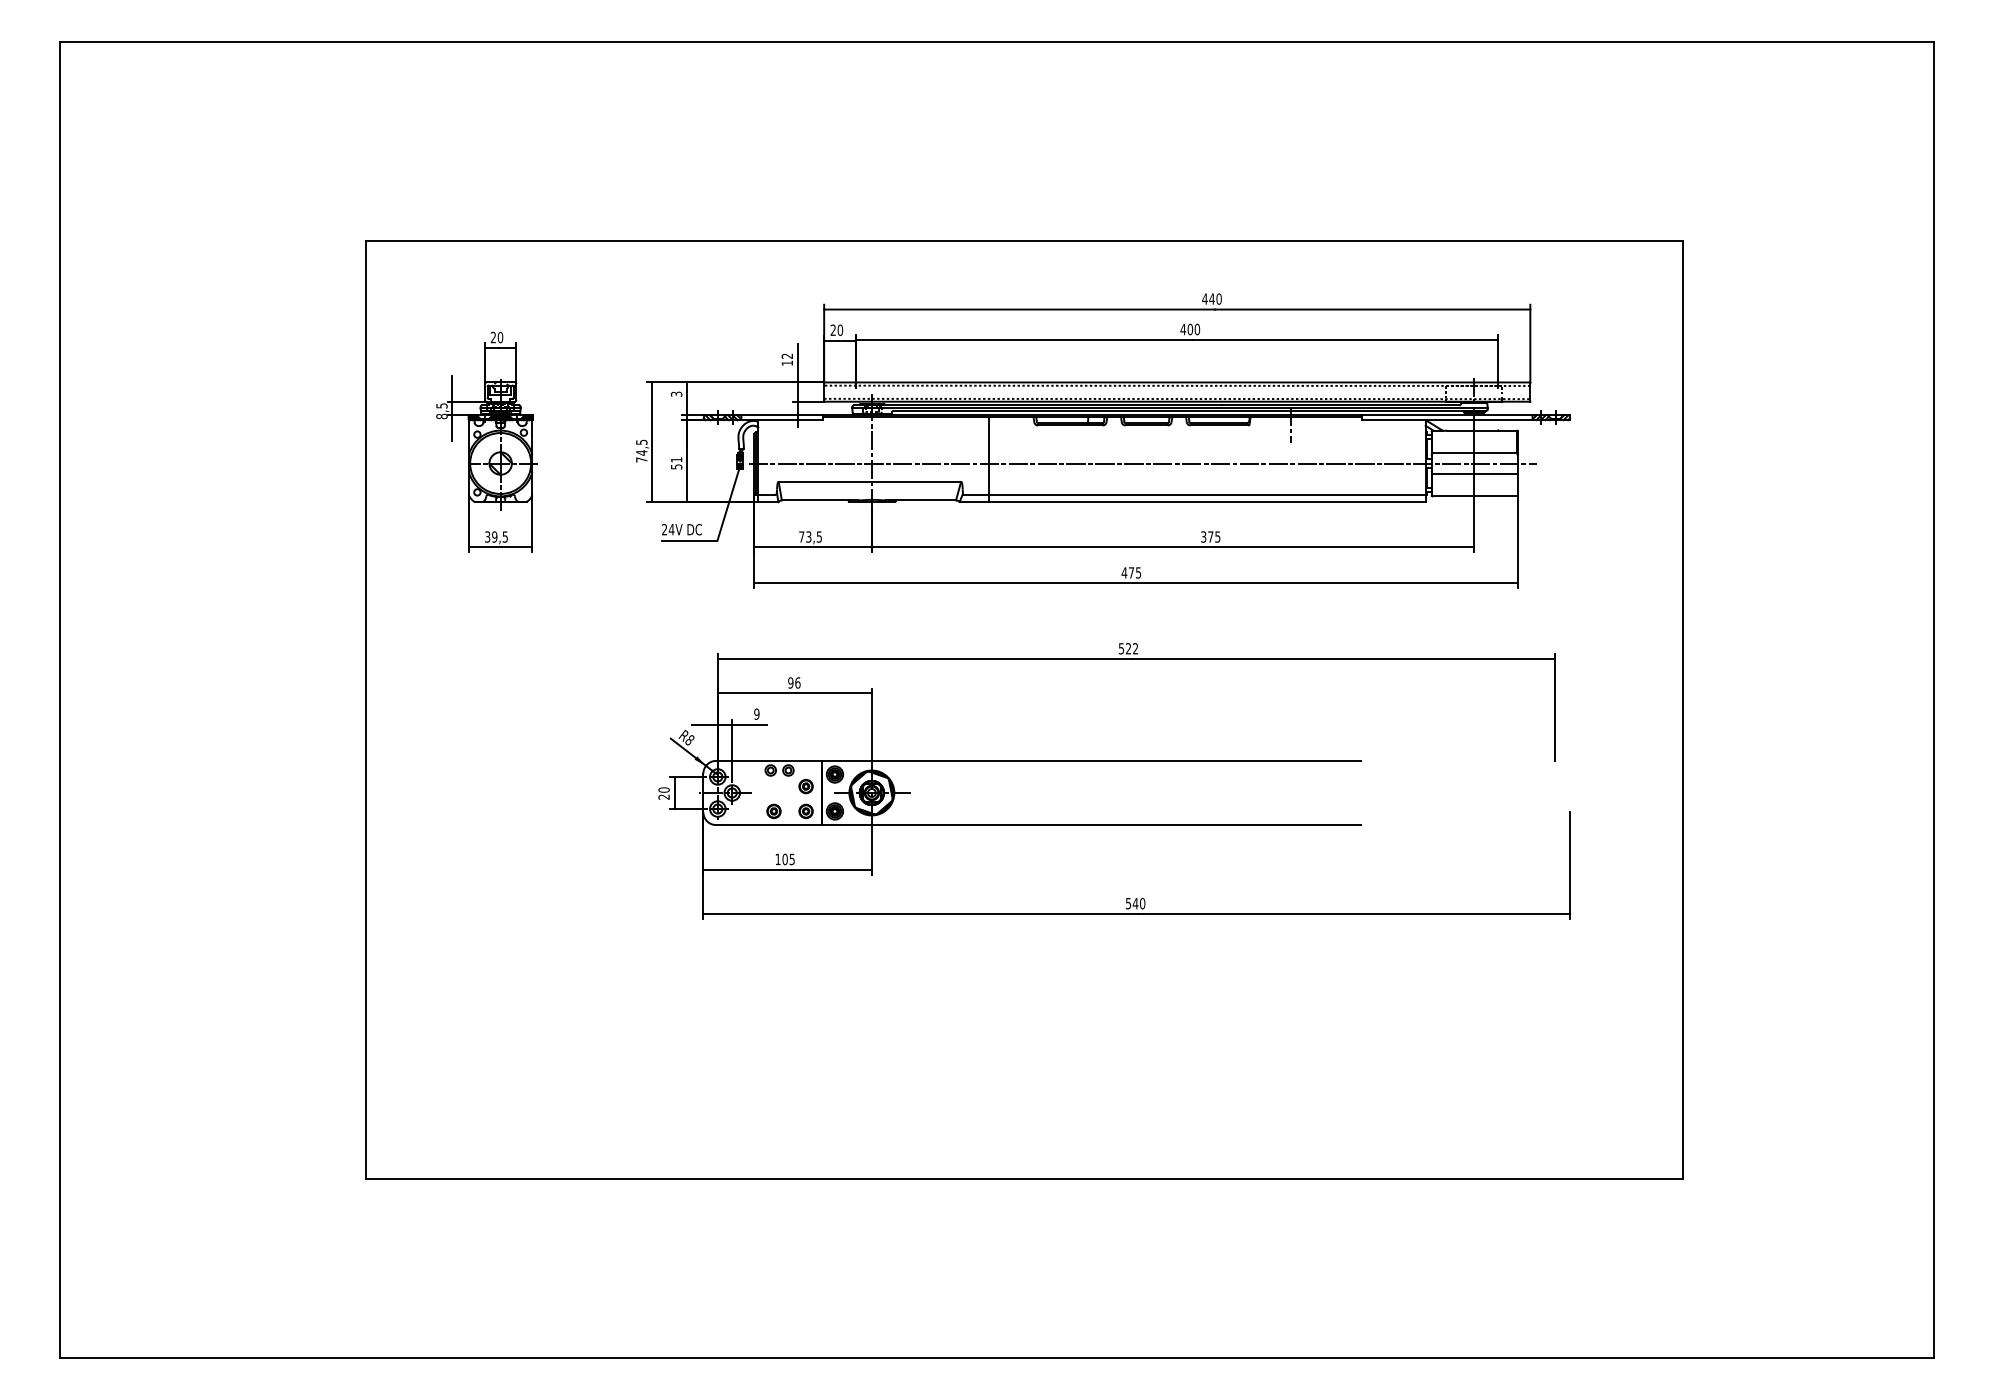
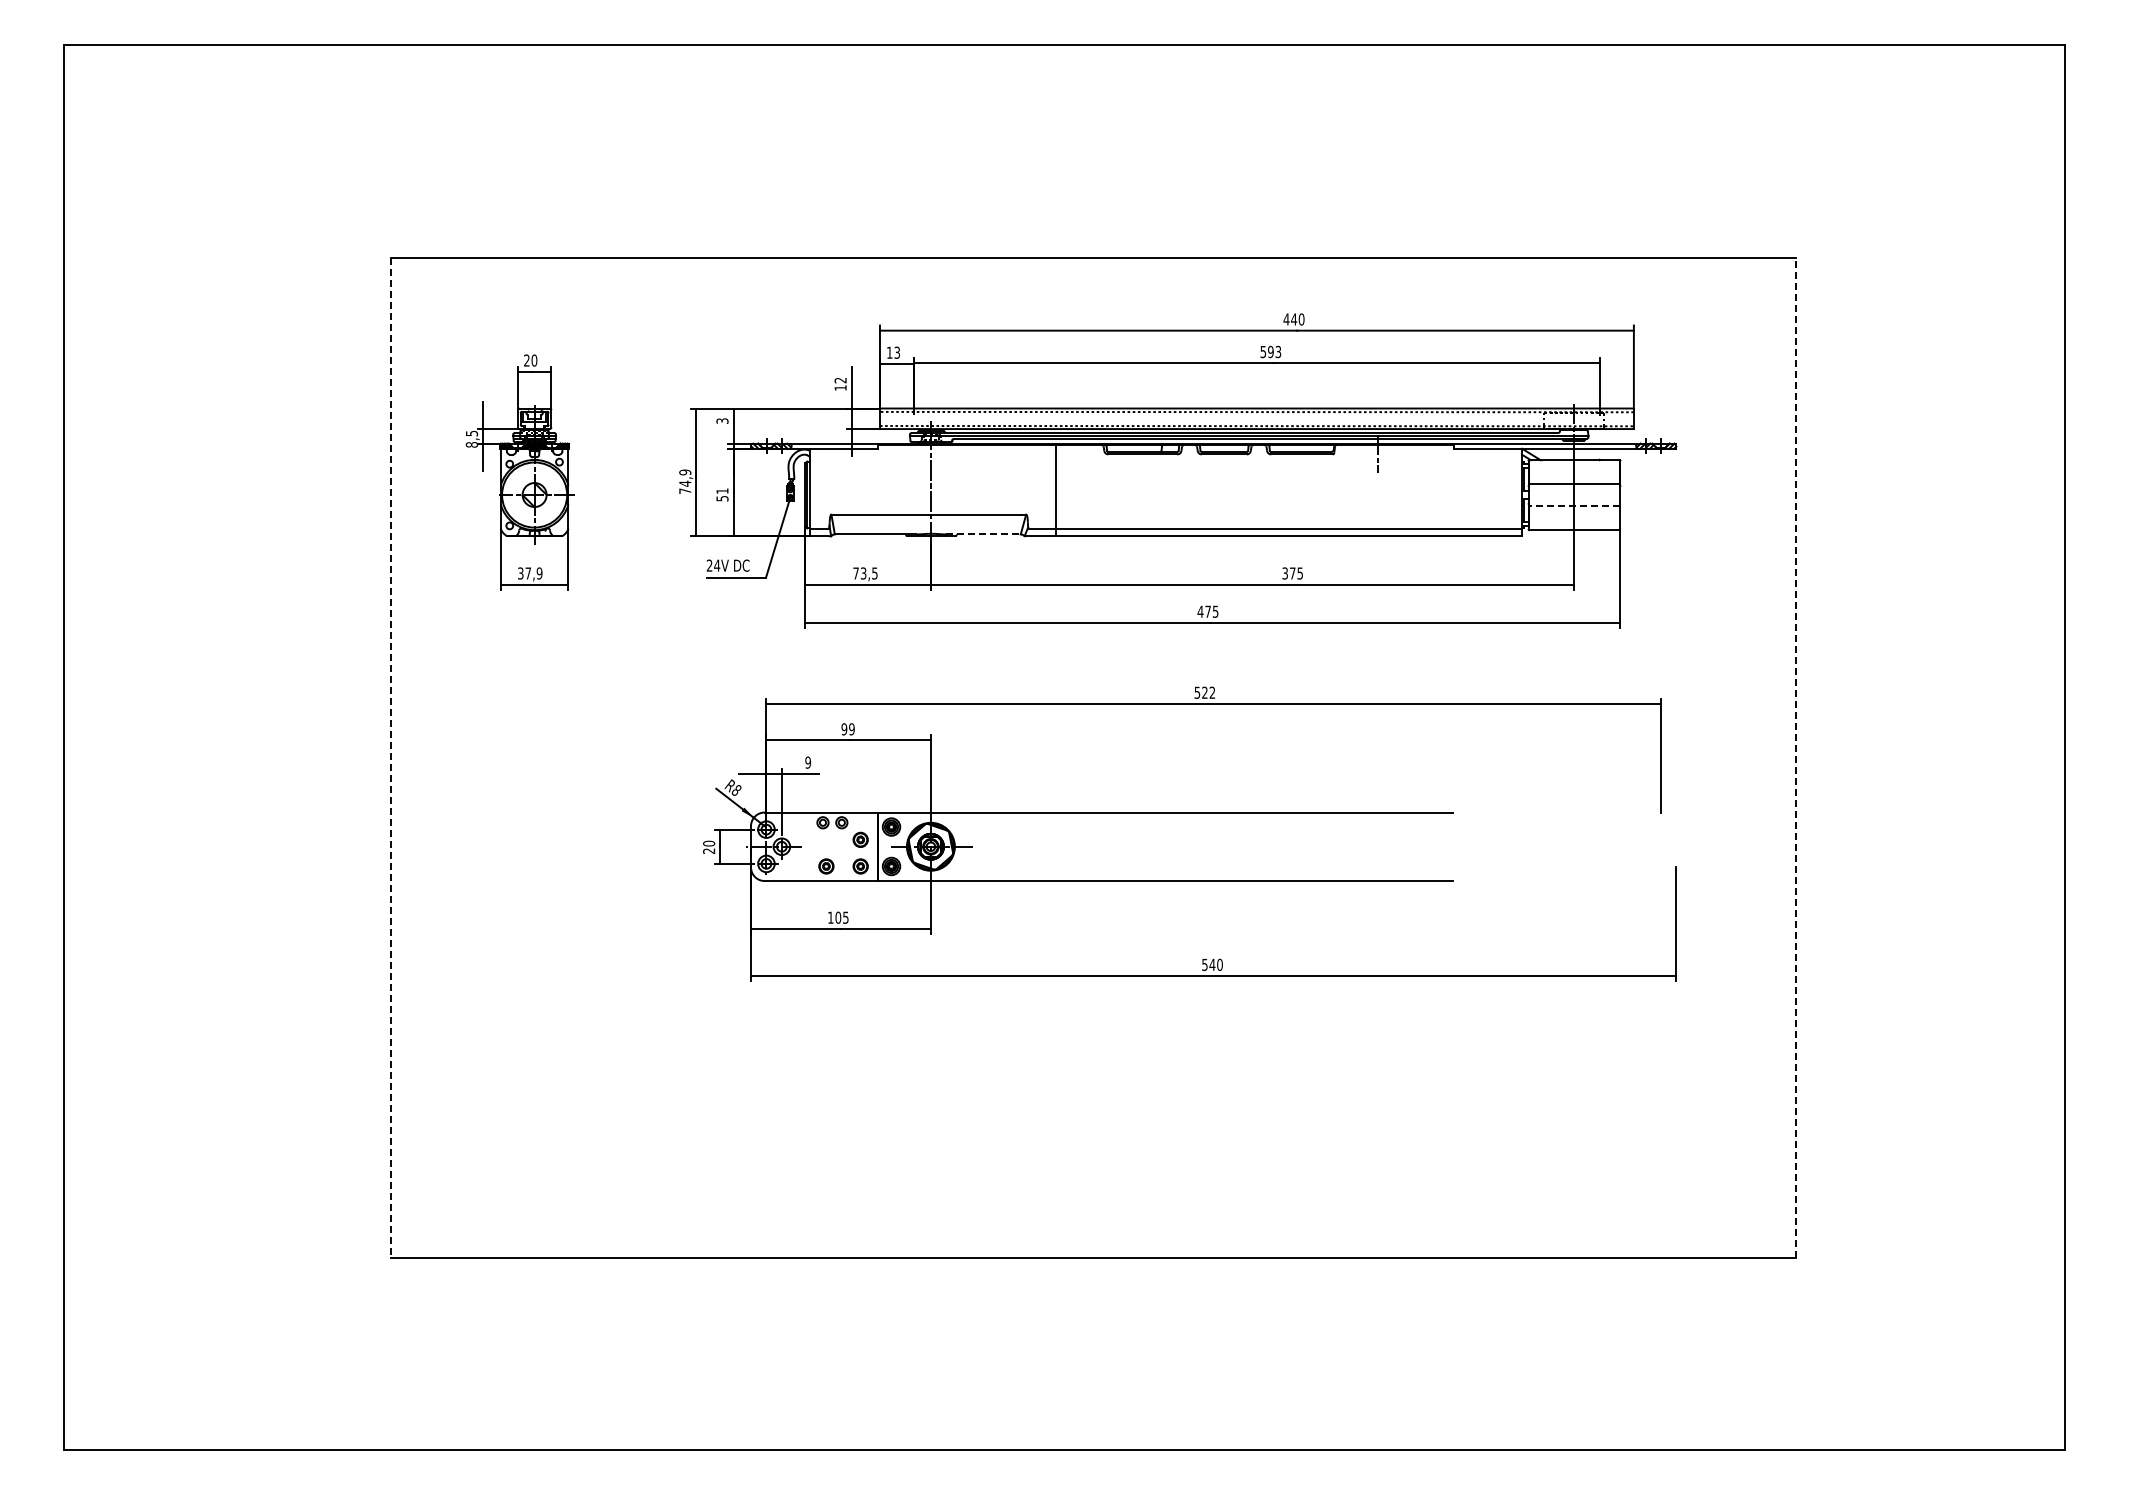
text: (836, 330) -> (893, 352), 20 -> 13
text: (1189, 330) -> (1270, 352), 400 -> 593
text: (641, 442) -> (684, 472), 74,5 -> 74,9
line: (1143, 463) -> (1220, 495), removed
line: (1474, 473) -> (1574, 505), solid -> dashed
line: (922, 500) -> (984, 534), solid -> dashed
text: (499, 537) -> (533, 573), 39,5 -> 37,9
text: (797, 683) -> (851, 729), 96 -> 99
line: (1682, 709) -> (1796, 757), solid -> dashed
line: (366, 710) -> (391, 758), solid -> dashed

